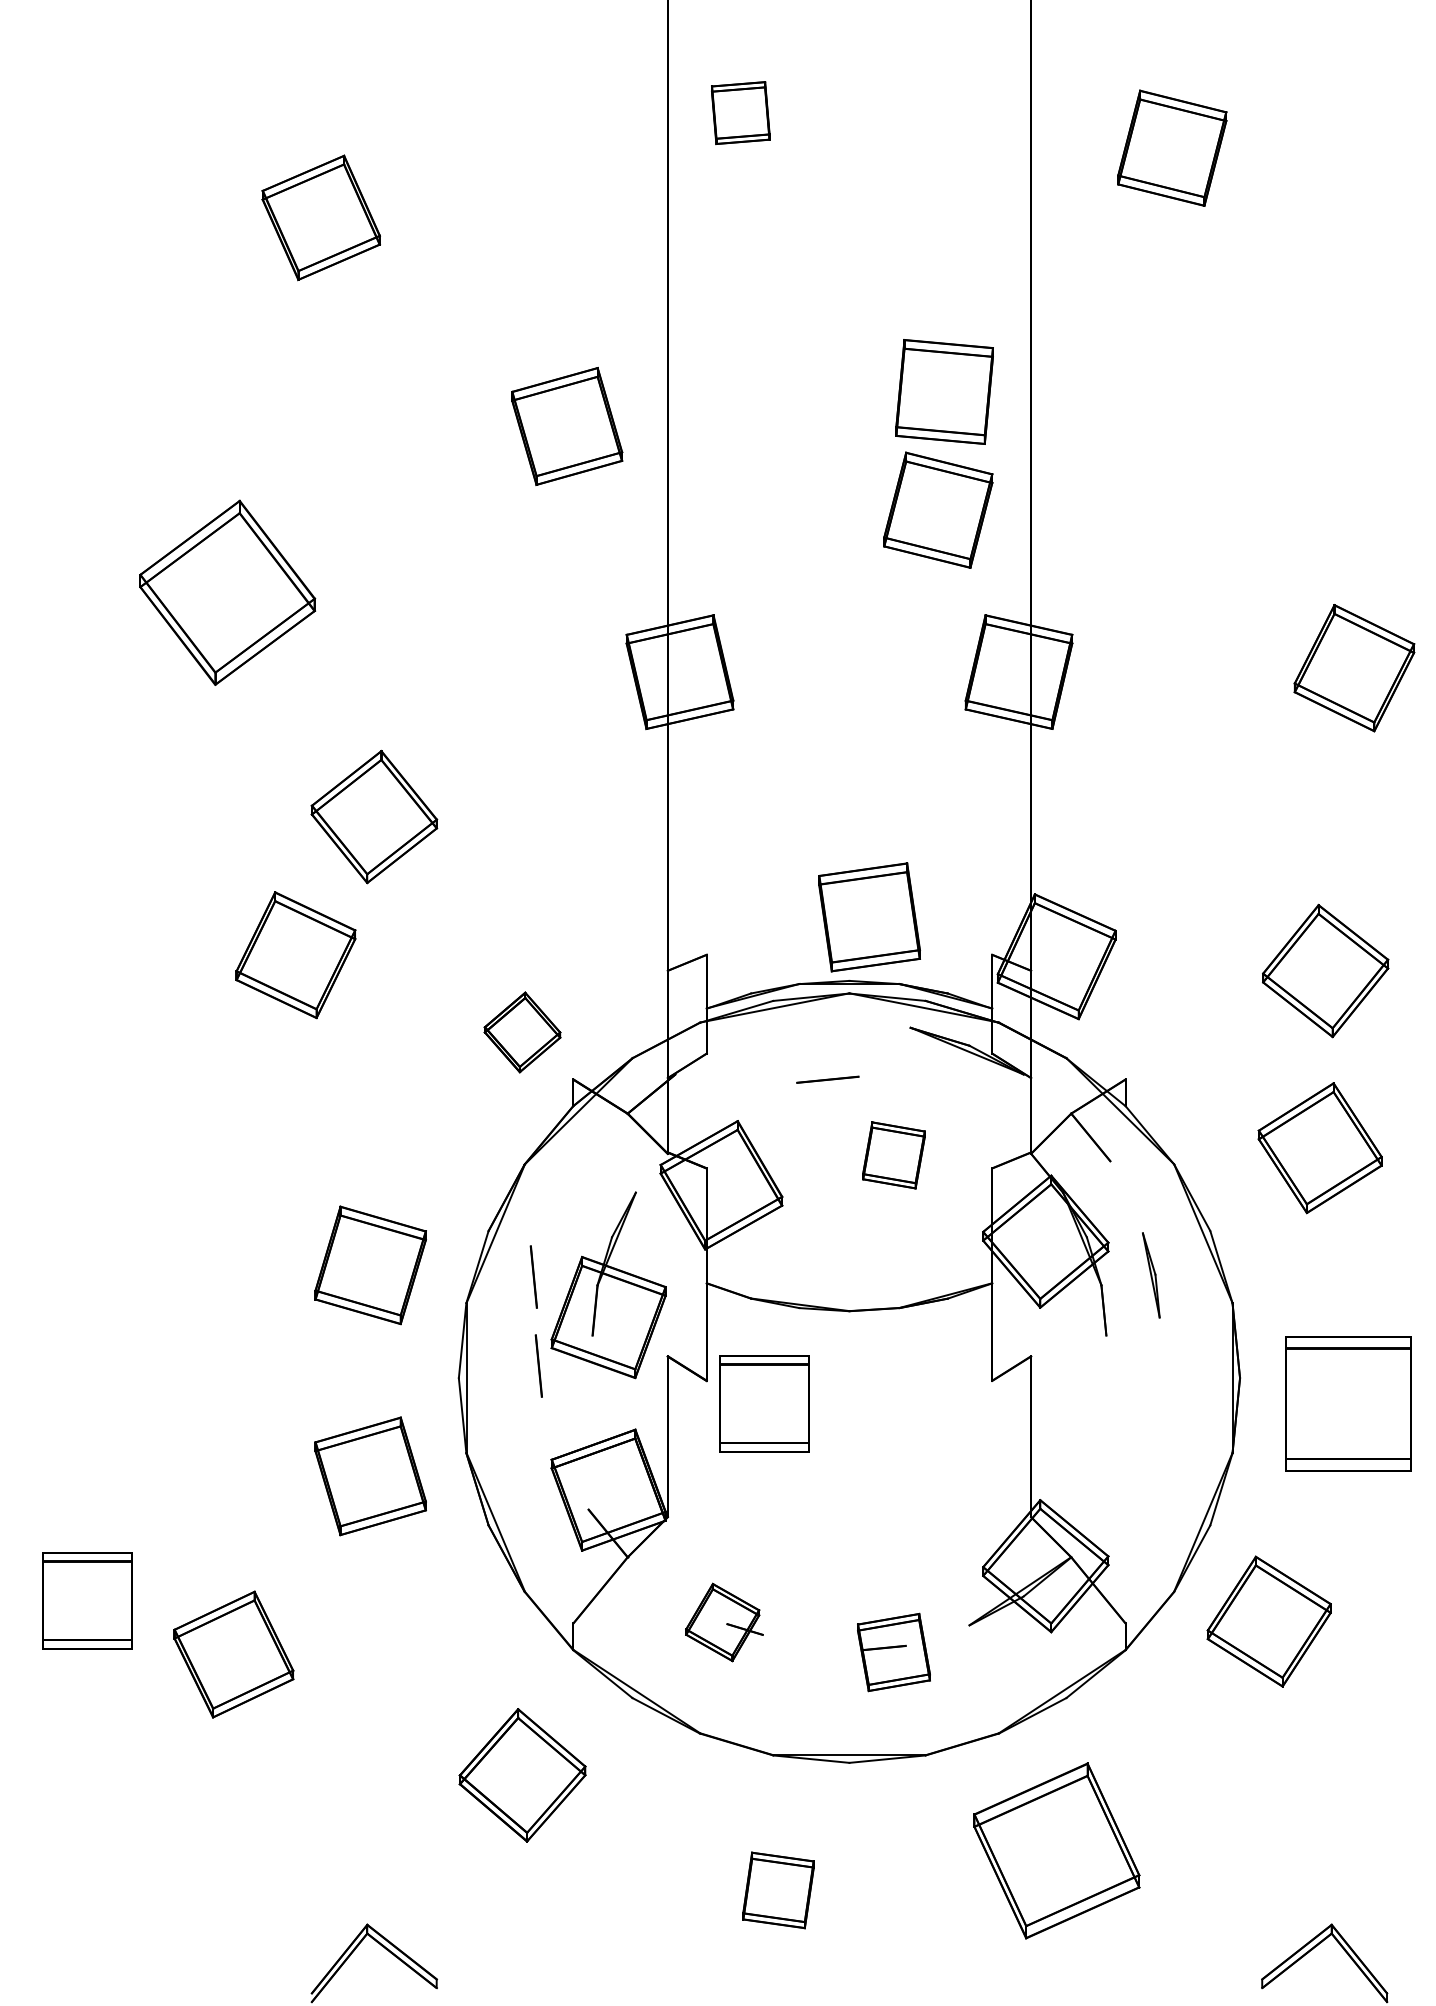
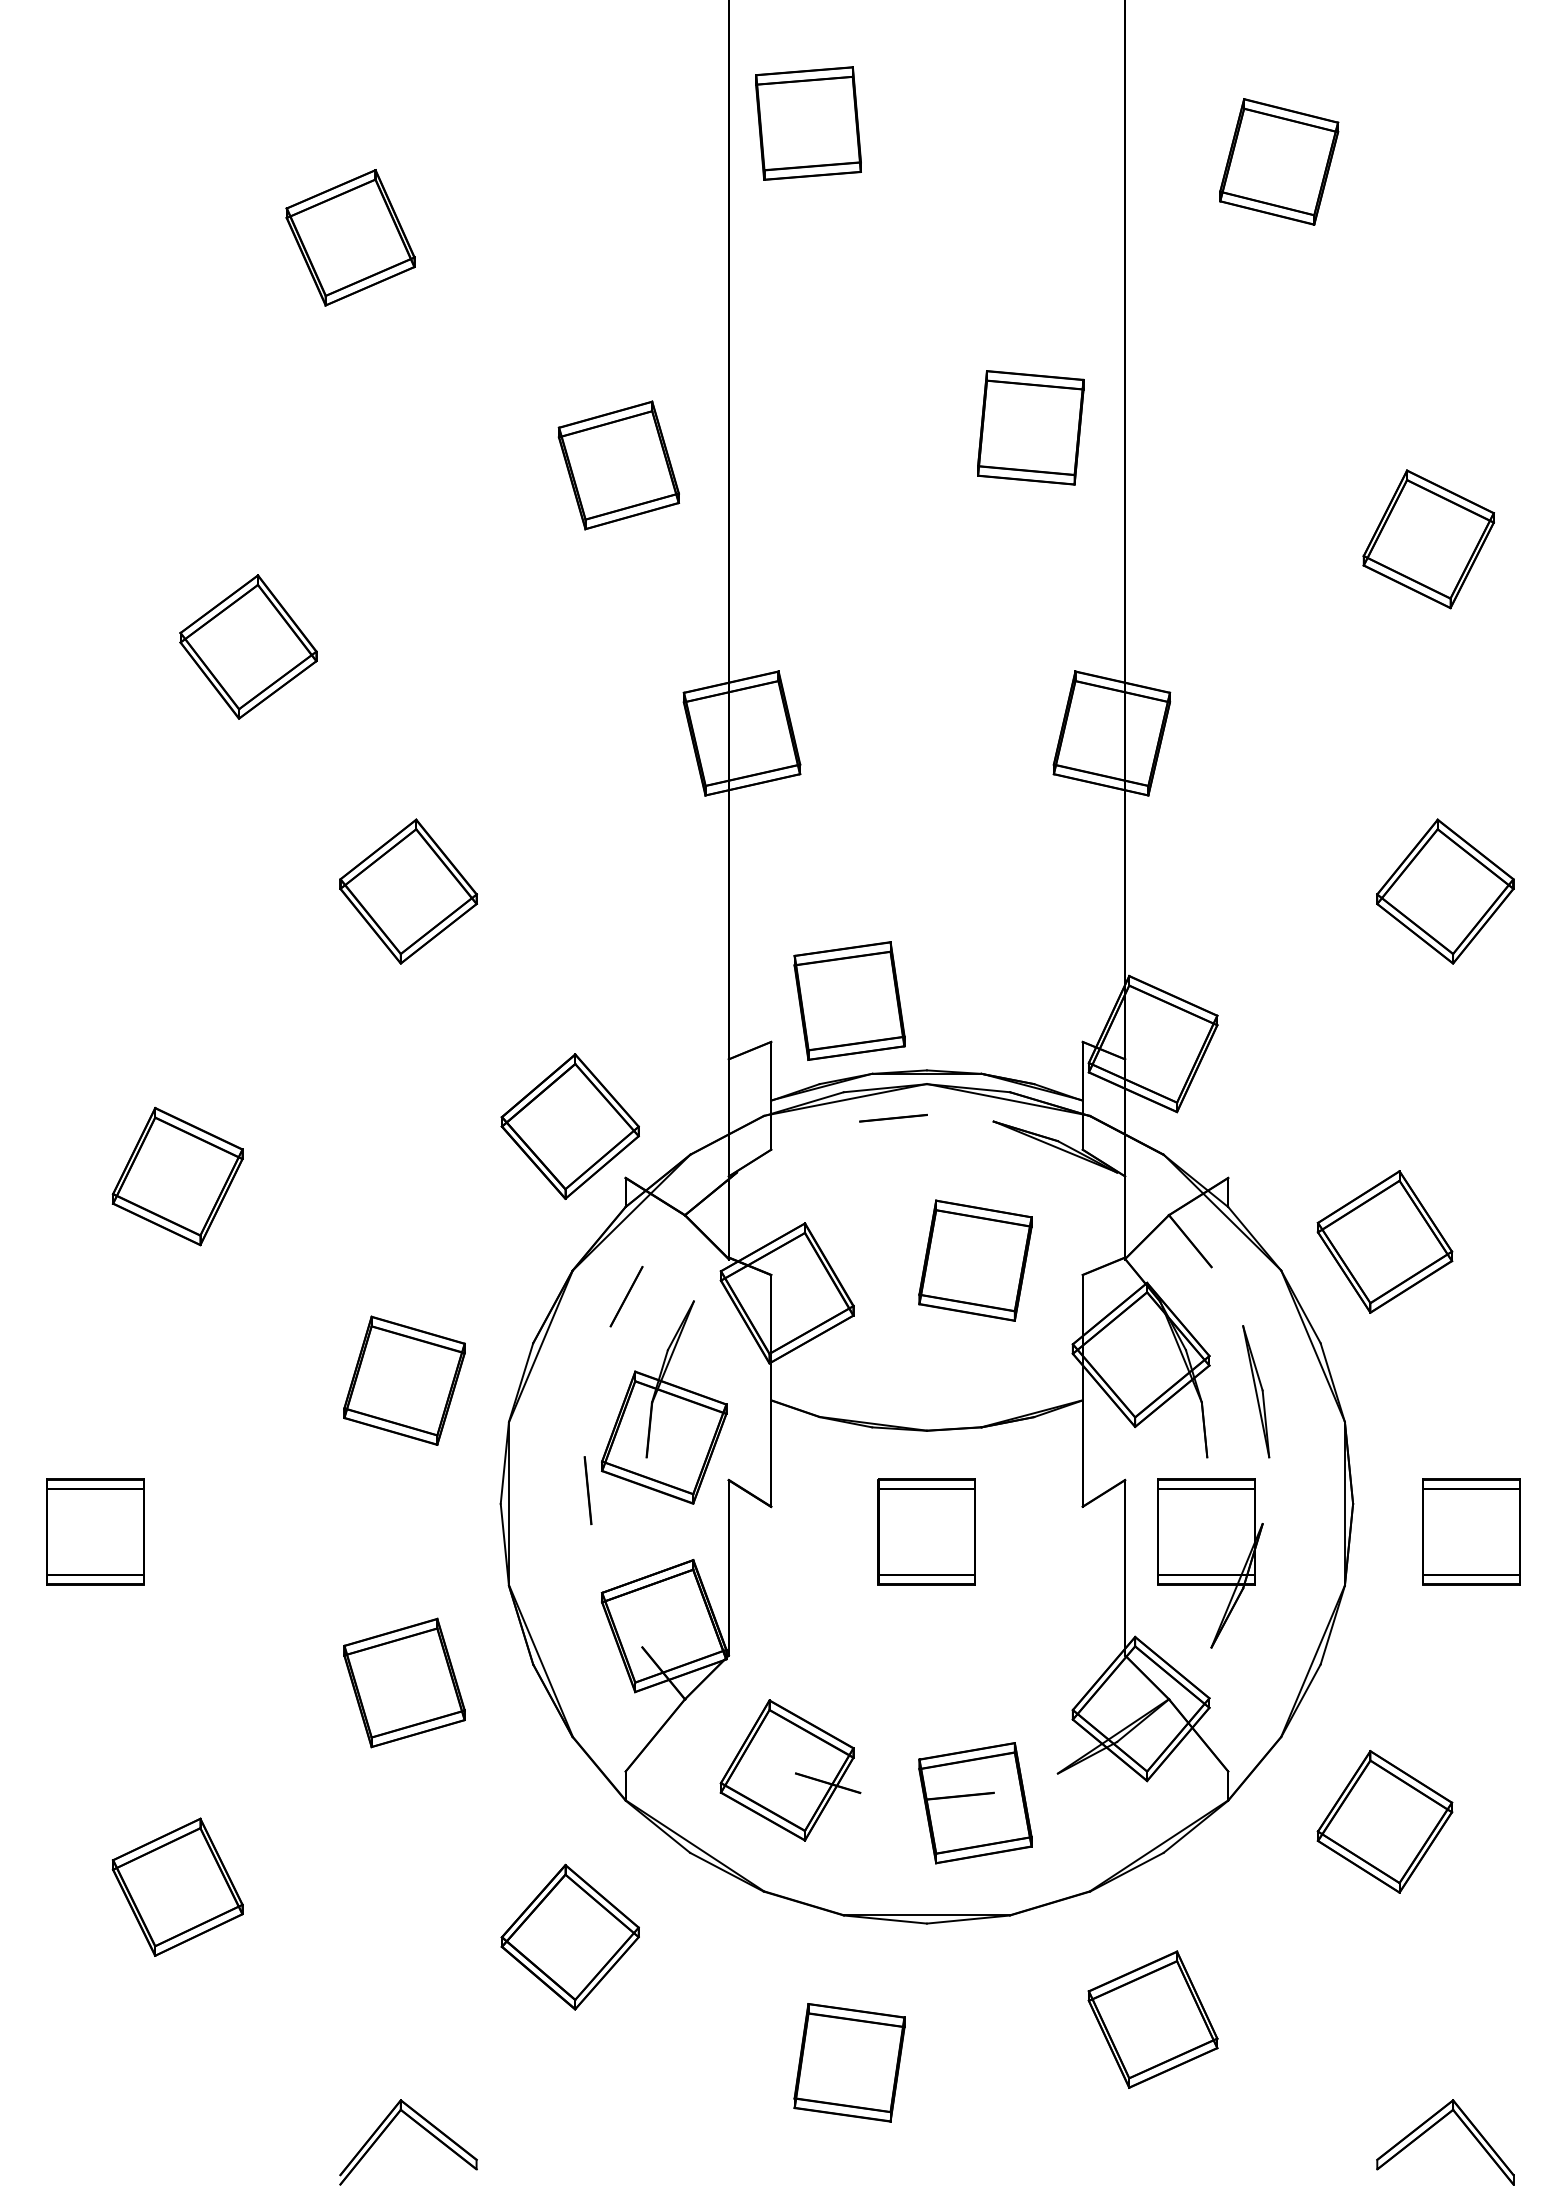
part: (740, 112) -> (808, 122), size x1.67
part: (938, 509) -> (1024, 556), removed
part: (227, 592) -> (248, 646), size x0.71
part: (1354, 668) -> (1428, 539), moved
part: (869, 917) -> (849, 1001), moved
part: (295, 955) -> (177, 1176), moved
part: (1325, 970) -> (1445, 891), moved
part: (522, 1032) -> (570, 1126), size x1.67
line: (827, 1079) -> (893, 1117), moved
part: (1319, 1148) -> (1384, 1242), moved
part: (893, 1155) -> (974, 1260), size x1.67
line: (573, 1188) -> (625, 1296), added
part: (1151, 1275) -> (1256, 1391), size x1.43
line: (533, 1276) -> (582, 1392), removed
part: (764, 1403) -> (926, 1531), moved
part: (1348, 1403) -> (1471, 1531), size x0.71
part: (1109, 1432) -> (1210, 1563), added
part: (370, 1476) -> (404, 1683), moved
part: (87, 1600) -> (95, 1531), moved
part: (1268, 1621) -> (1384, 1821), moved
part: (724, 1622) -> (790, 1770), size x1.67
part: (893, 1652) -> (974, 1803), size x1.43
part: (233, 1654) -> (177, 1887), moved
part: (1056, 1850) -> (1152, 2019), size x0.71
part: (778, 1890) -> (849, 2062), size x1.43

